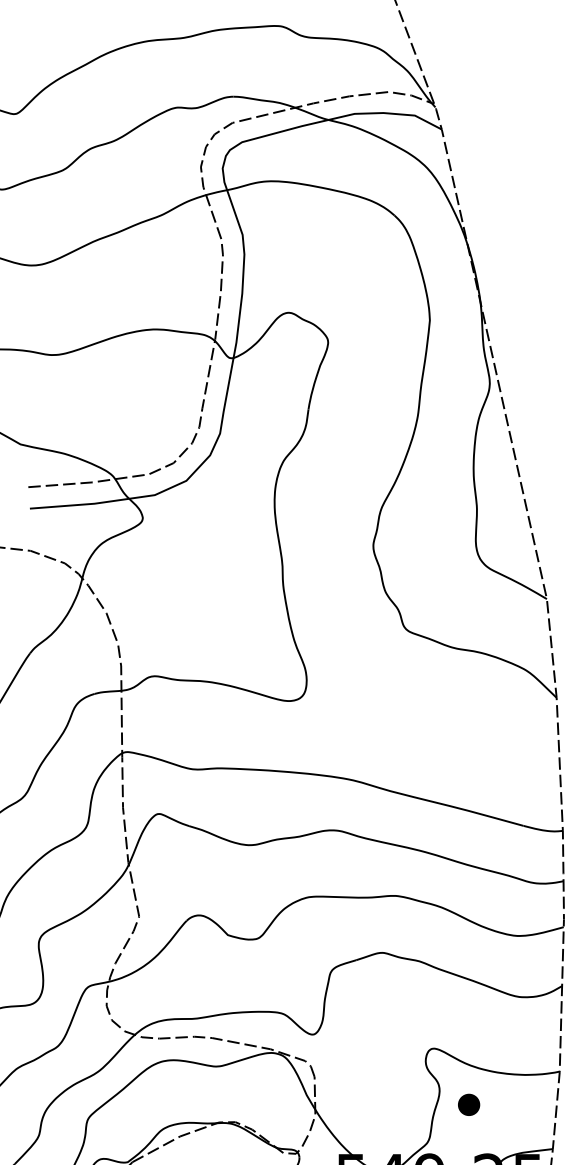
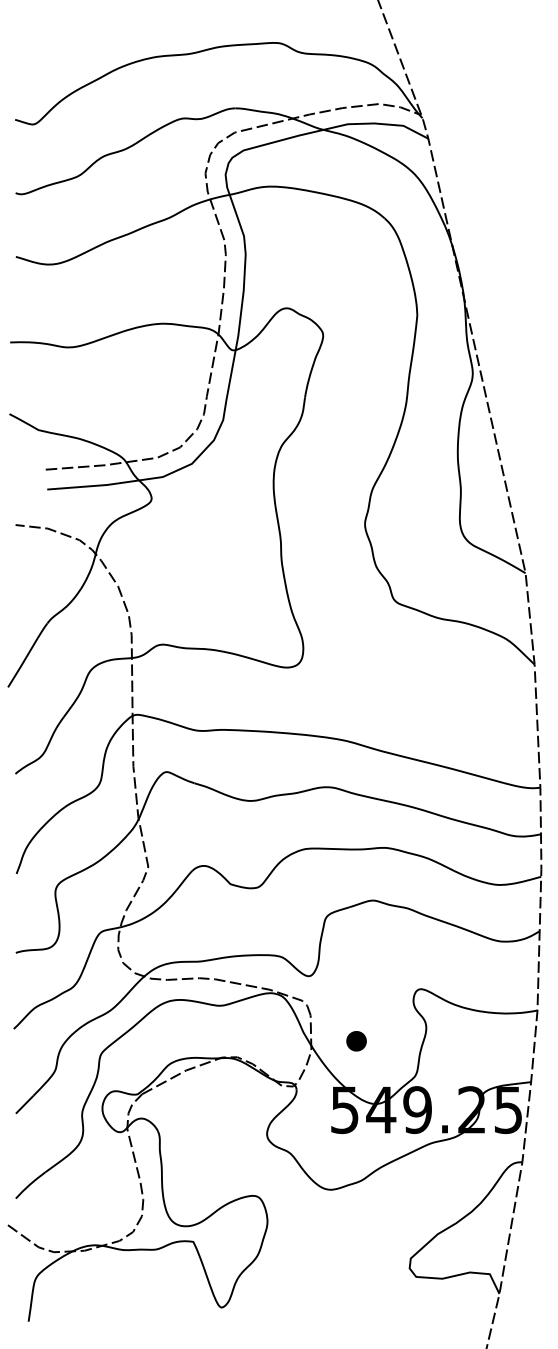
part: (468, 1105) -> (356, 1041), moved

